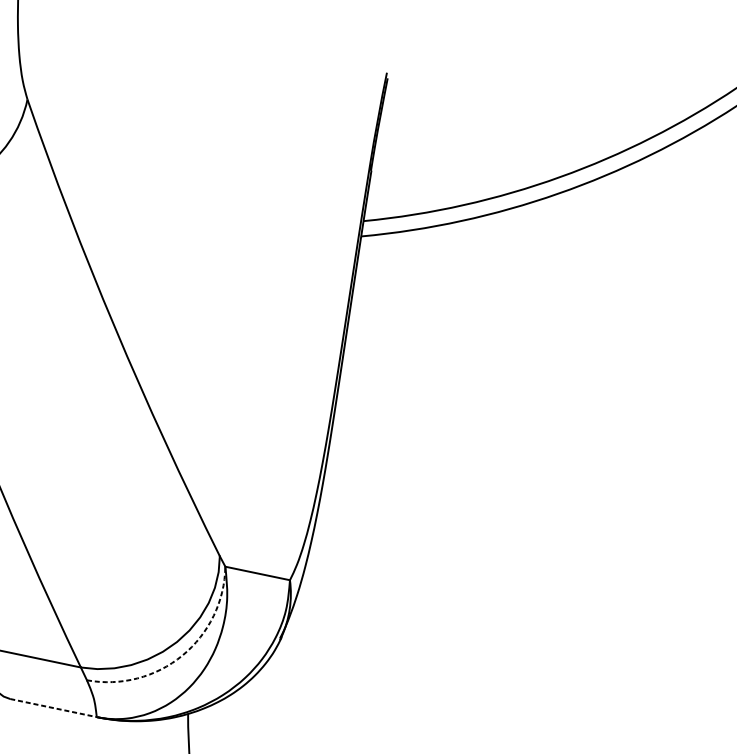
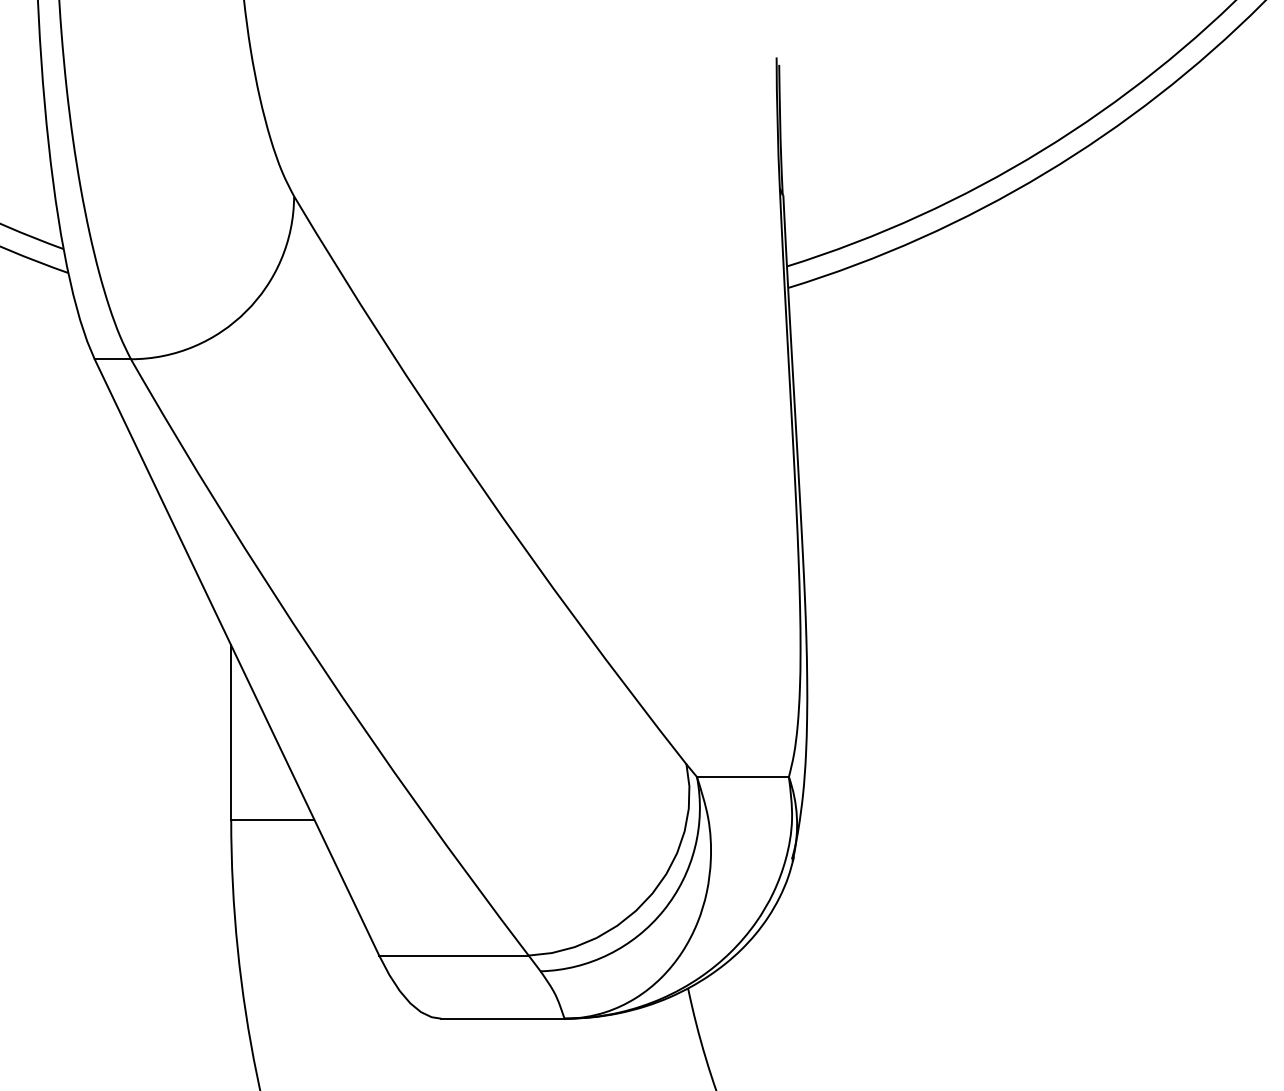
arc: (182, 655) -> (663, 910), dashed -> solid
line: (53, 708) -> (503, 1018), dashed -> solid

